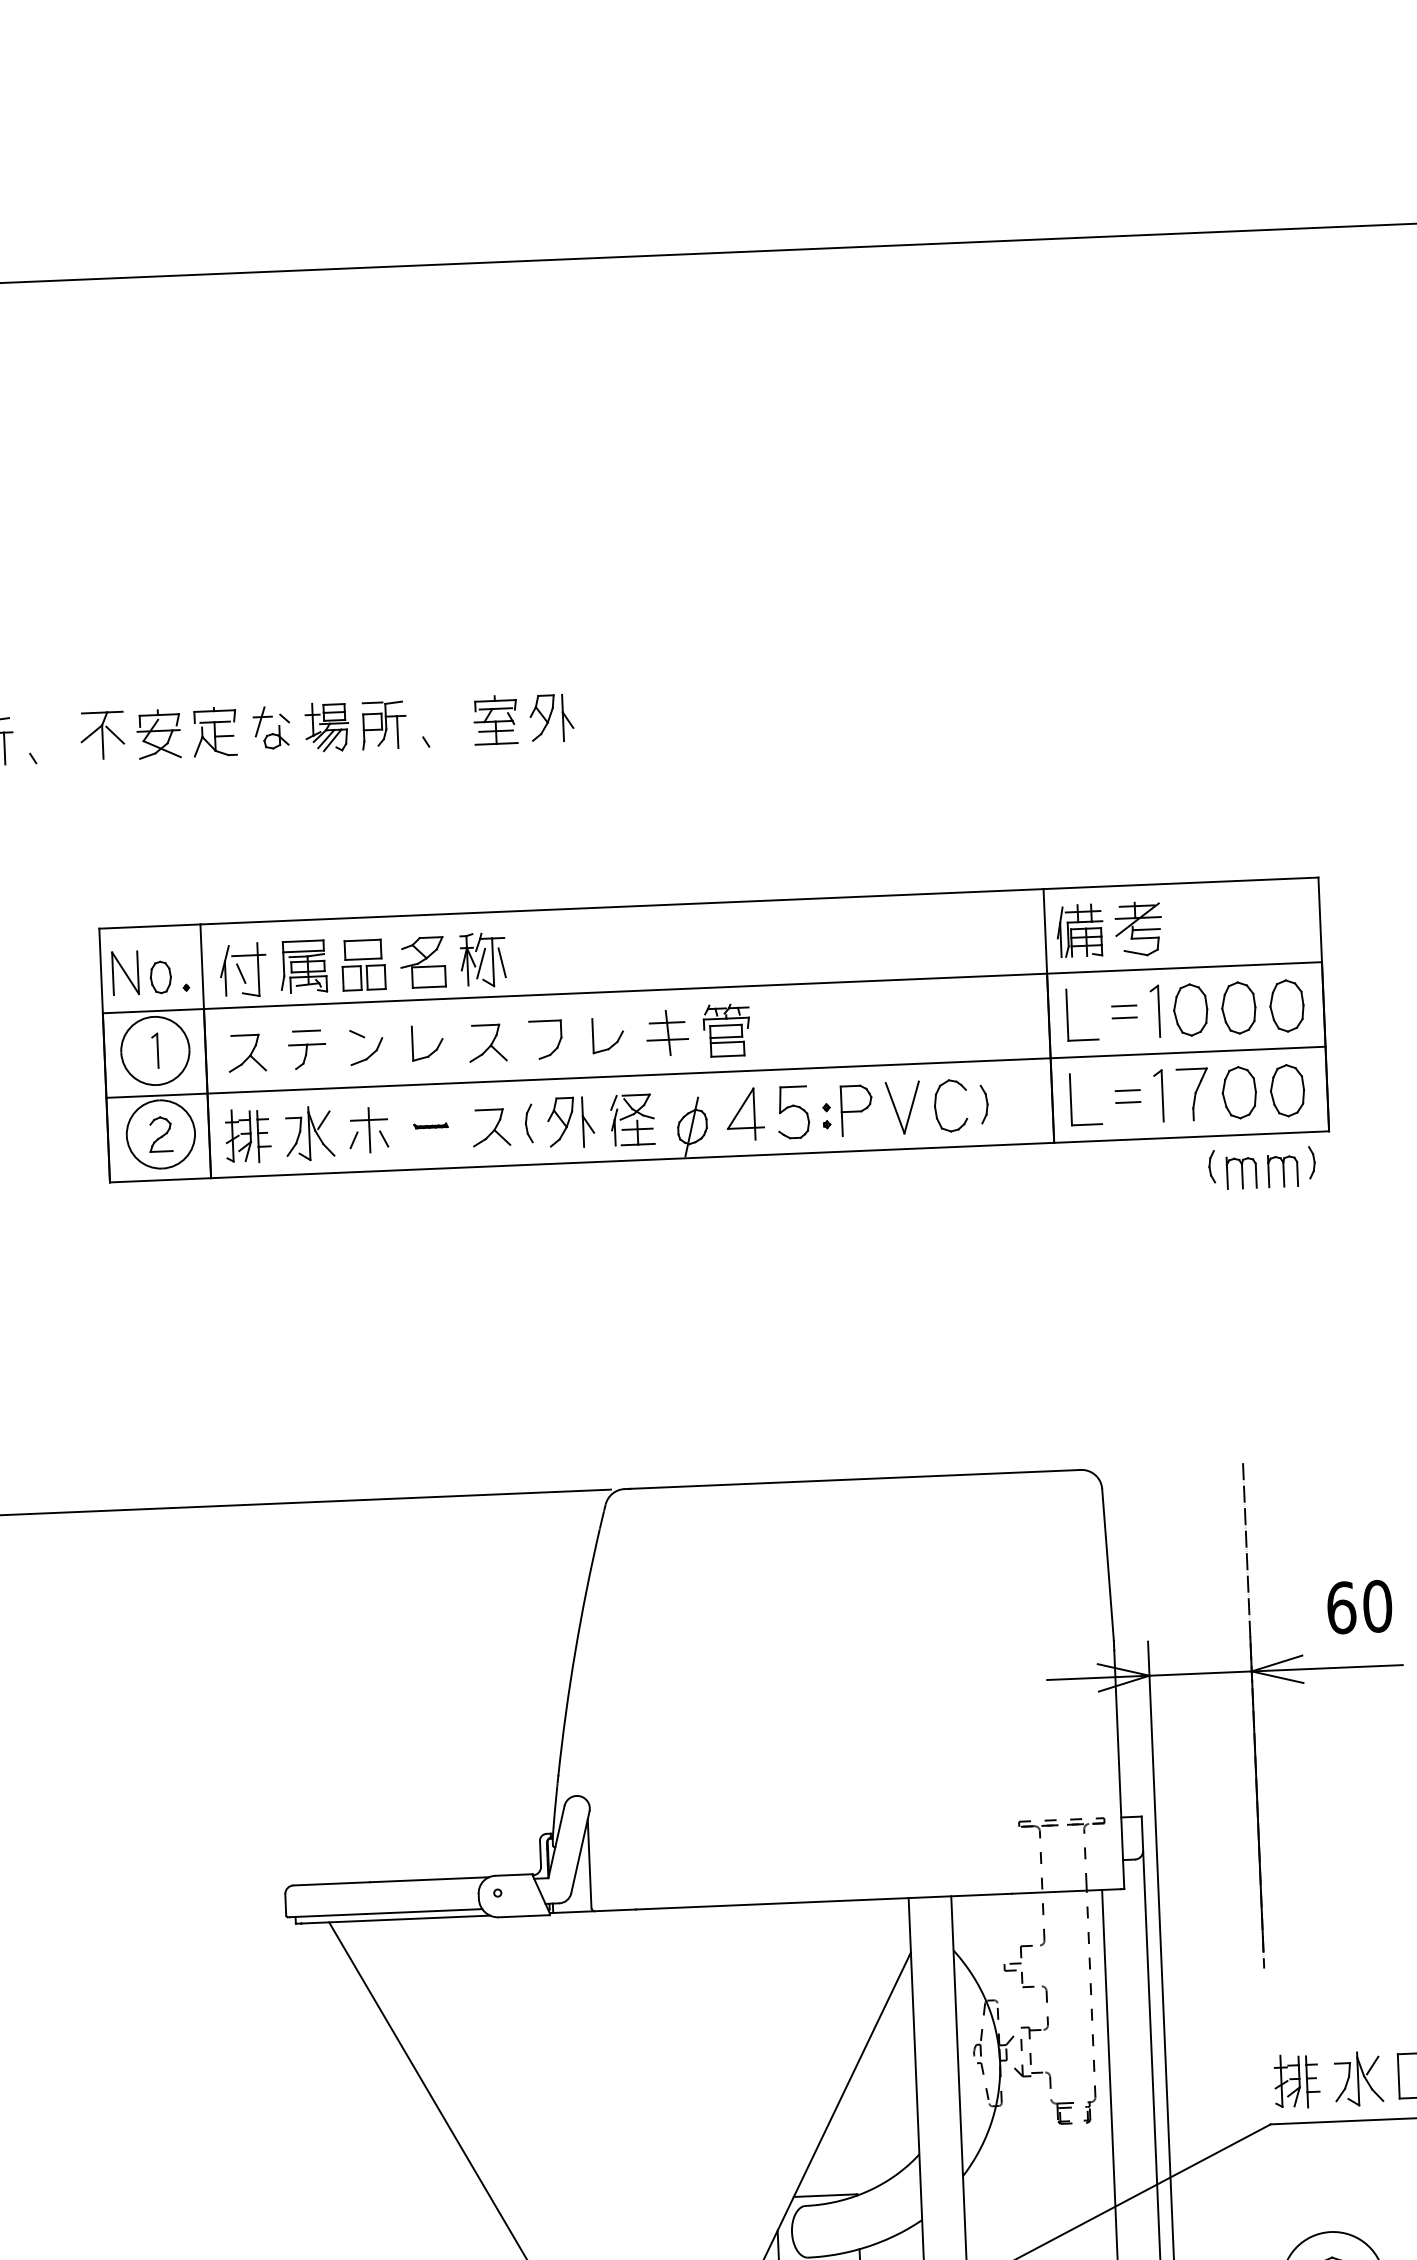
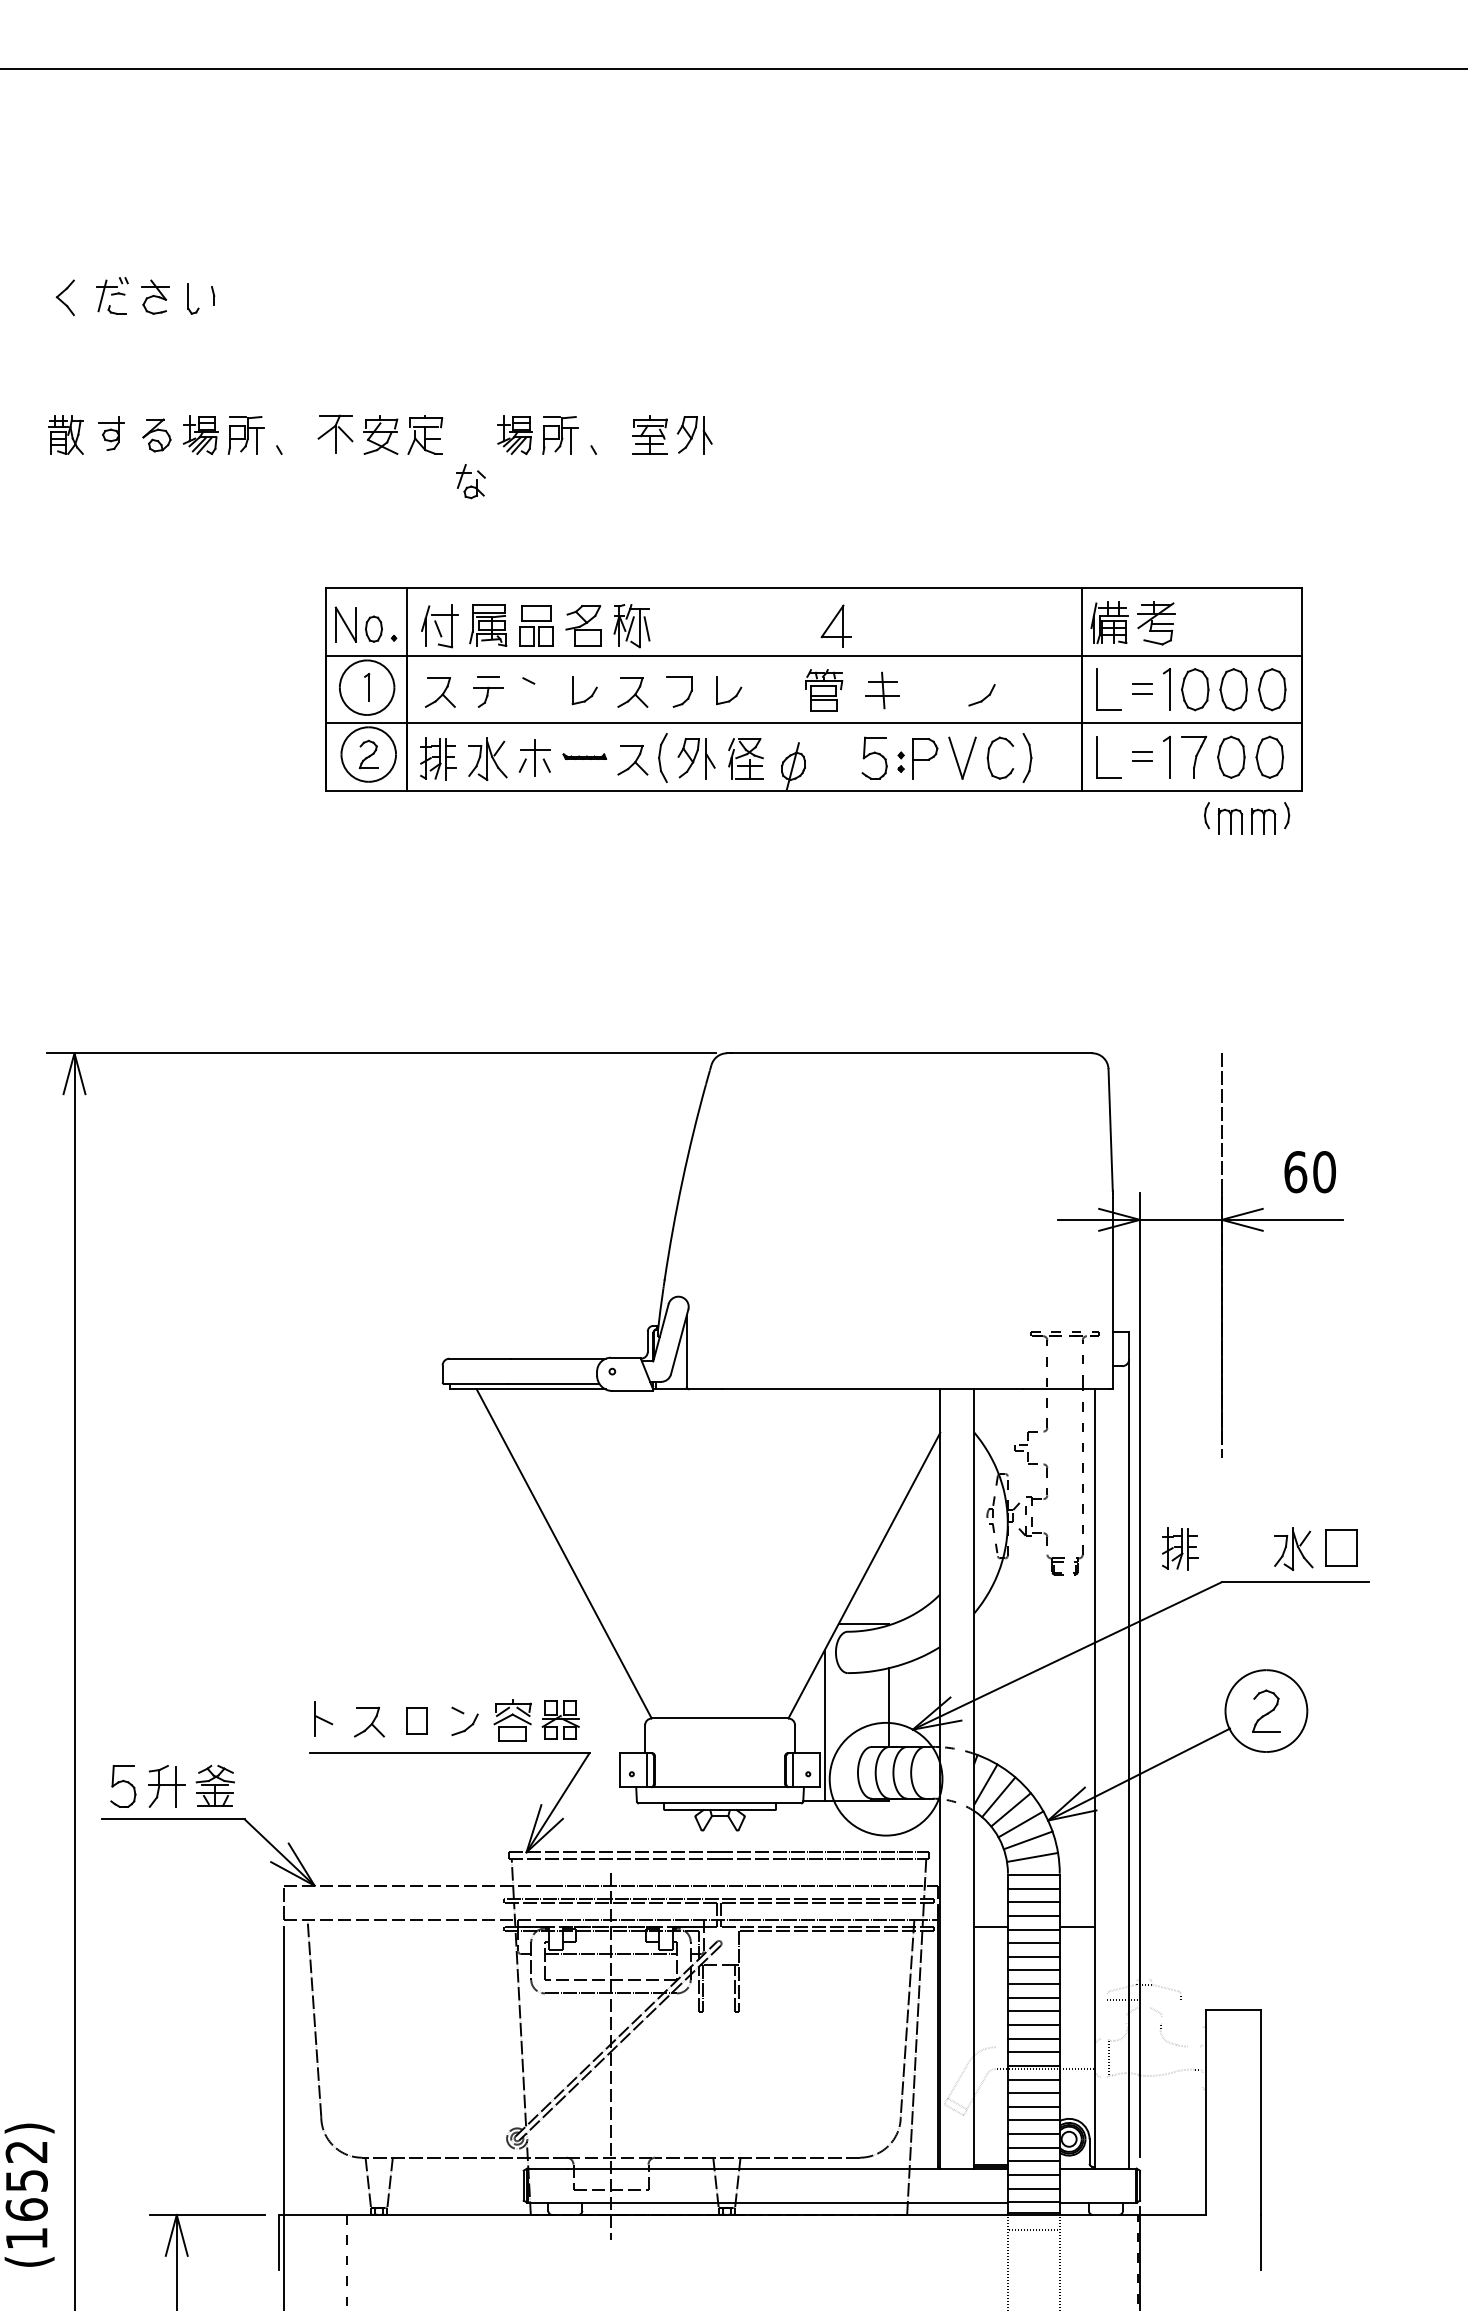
part: (271, 727) -> (470, 481), moved
part: (667, 1033) -> (882, 690), moved
part: (366, 1051) -> (981, 695), moved
part: (984, 1104) -> (1027, 758), size x1.6
part: (744, 1113) -> (835, 625), moved
part: (528, 1123) -> (662, 758), size x1.6
part: (430, 1125) -> (584, 756), size x1.6
part: (1297, 2081) -> (1180, 1548), moved

